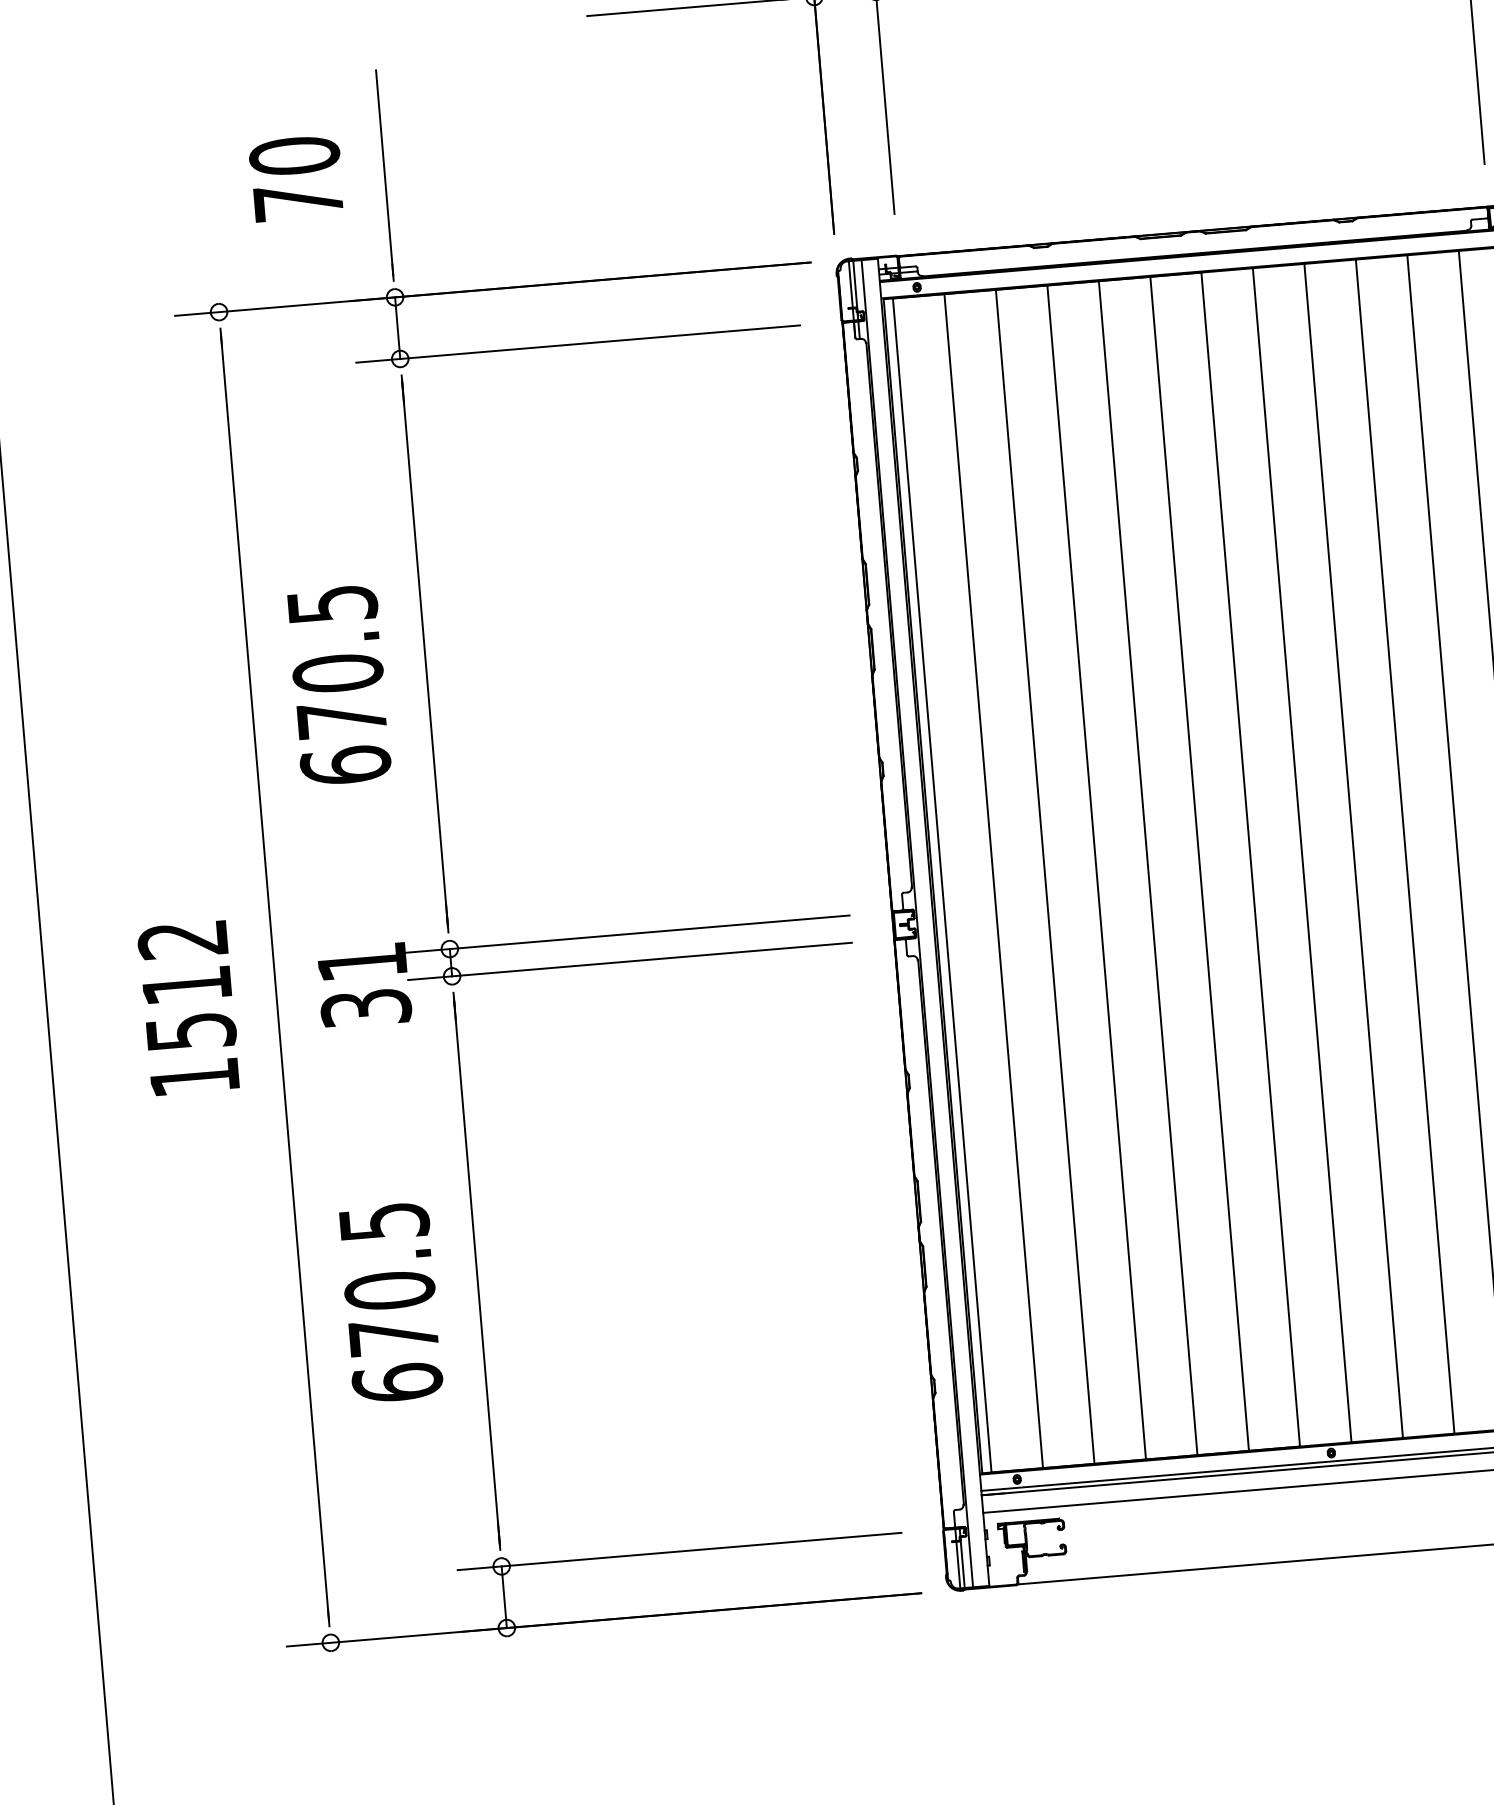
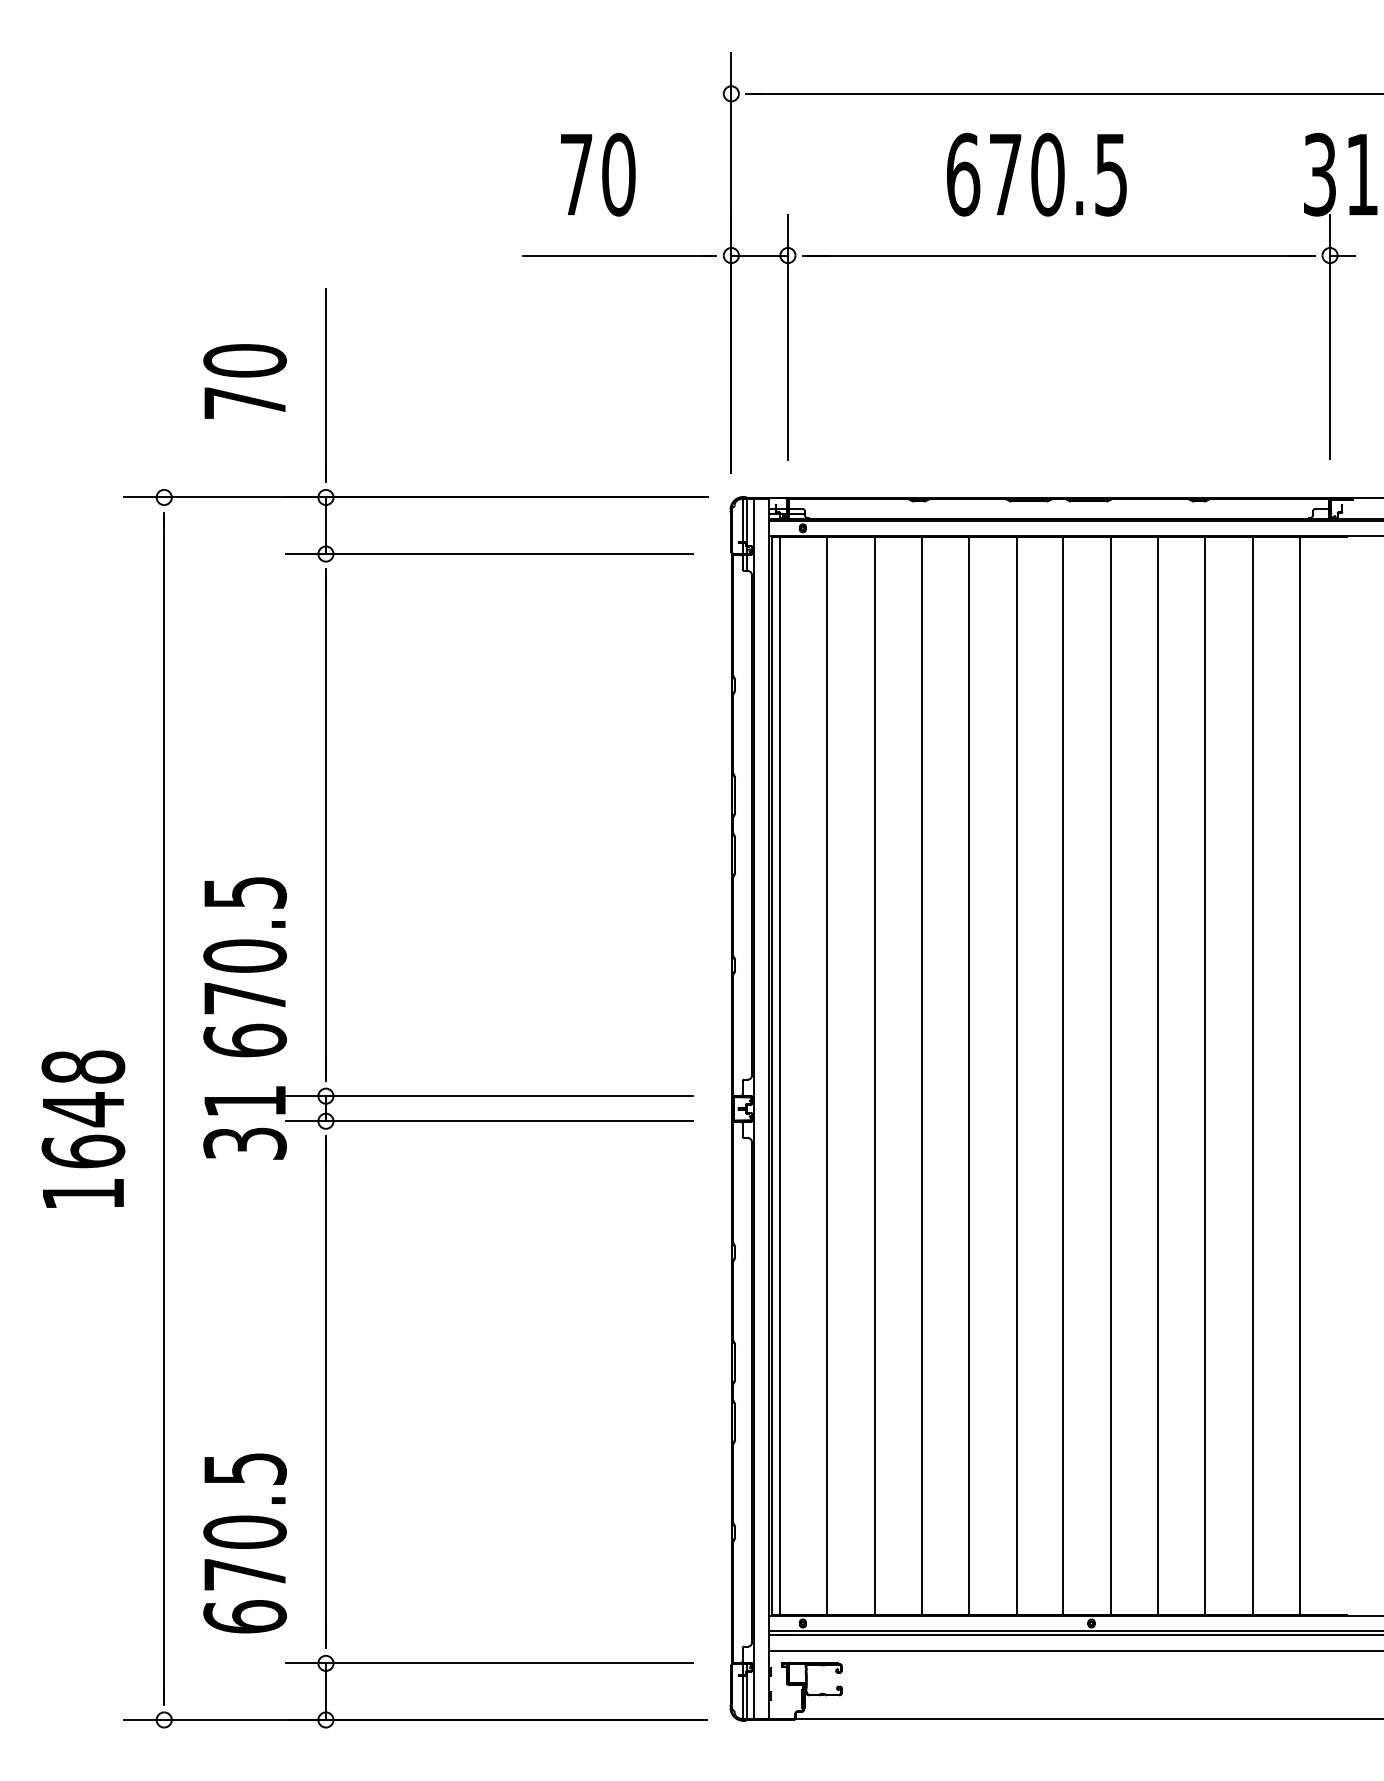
text: (338, 685) -> (244, 967), moved
text: (187, 985) -> (83, 1109), 1512 -> 1648
text: (390, 1302) -> (244, 1543), moved

